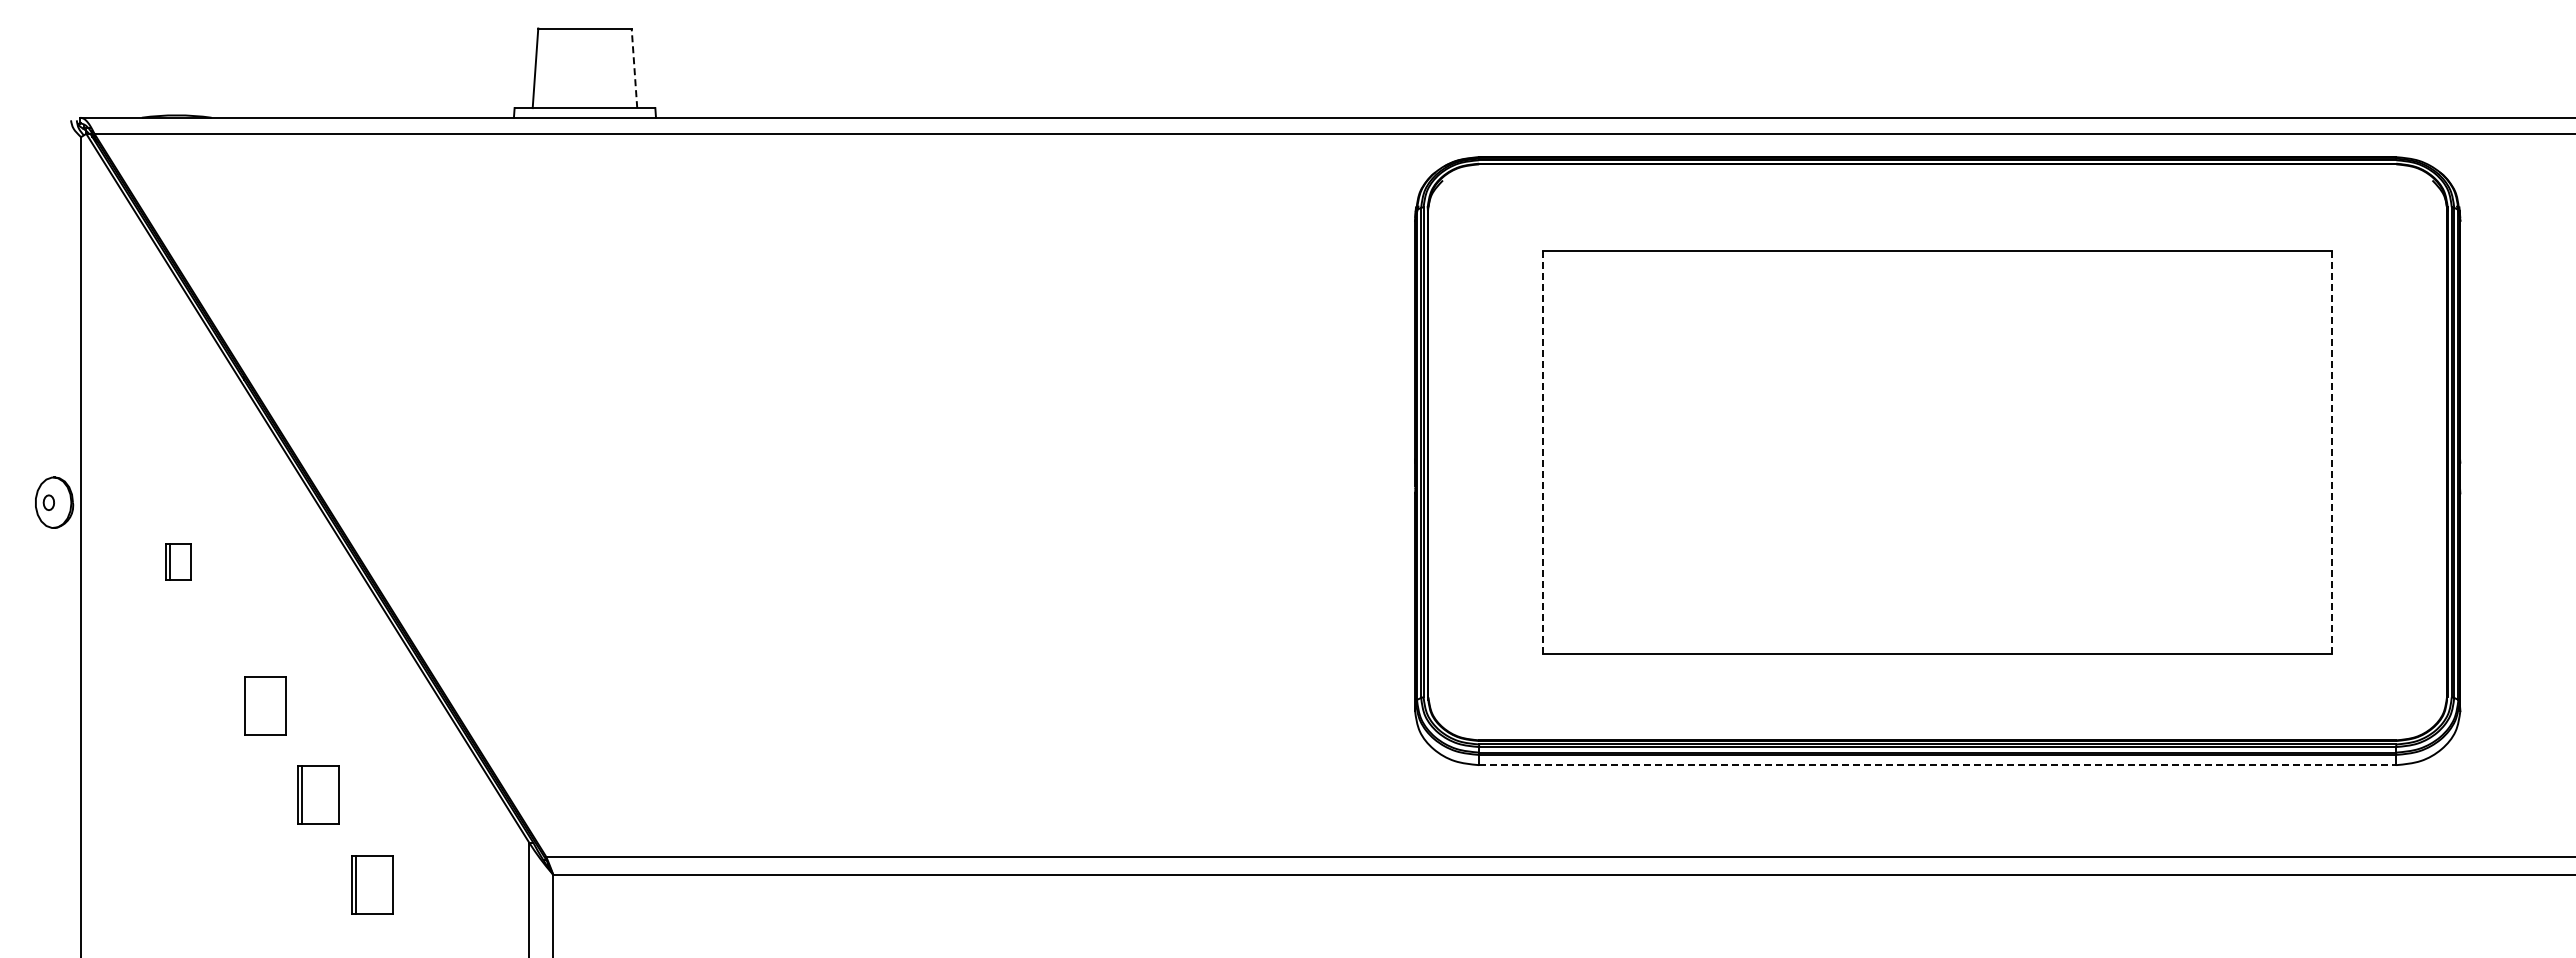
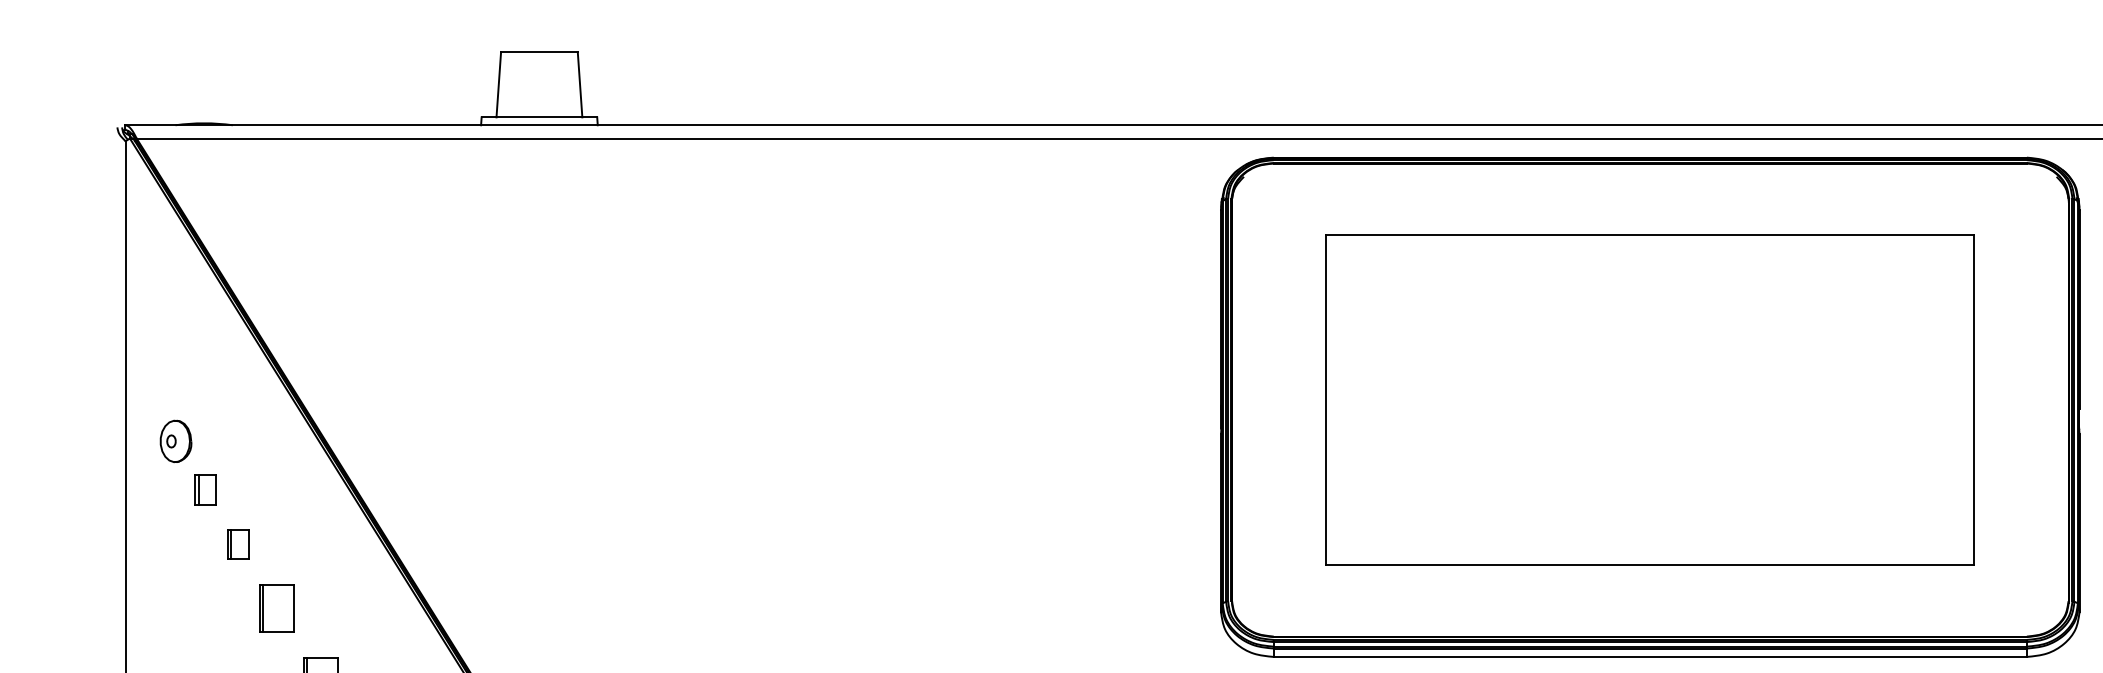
line: (634, 68) -> (580, 84), dashed -> solid
line: (1543, 451) -> (1326, 399), dashed -> solid
line: (2332, 452) -> (1974, 400), dashed -> solid
part: (54, 502) -> (176, 441), moved
part: (218, 627) -> (238, 543), added
line: (248, 705) -> (263, 607), added
line: (1937, 765) -> (1650, 657), dashed -> solid

